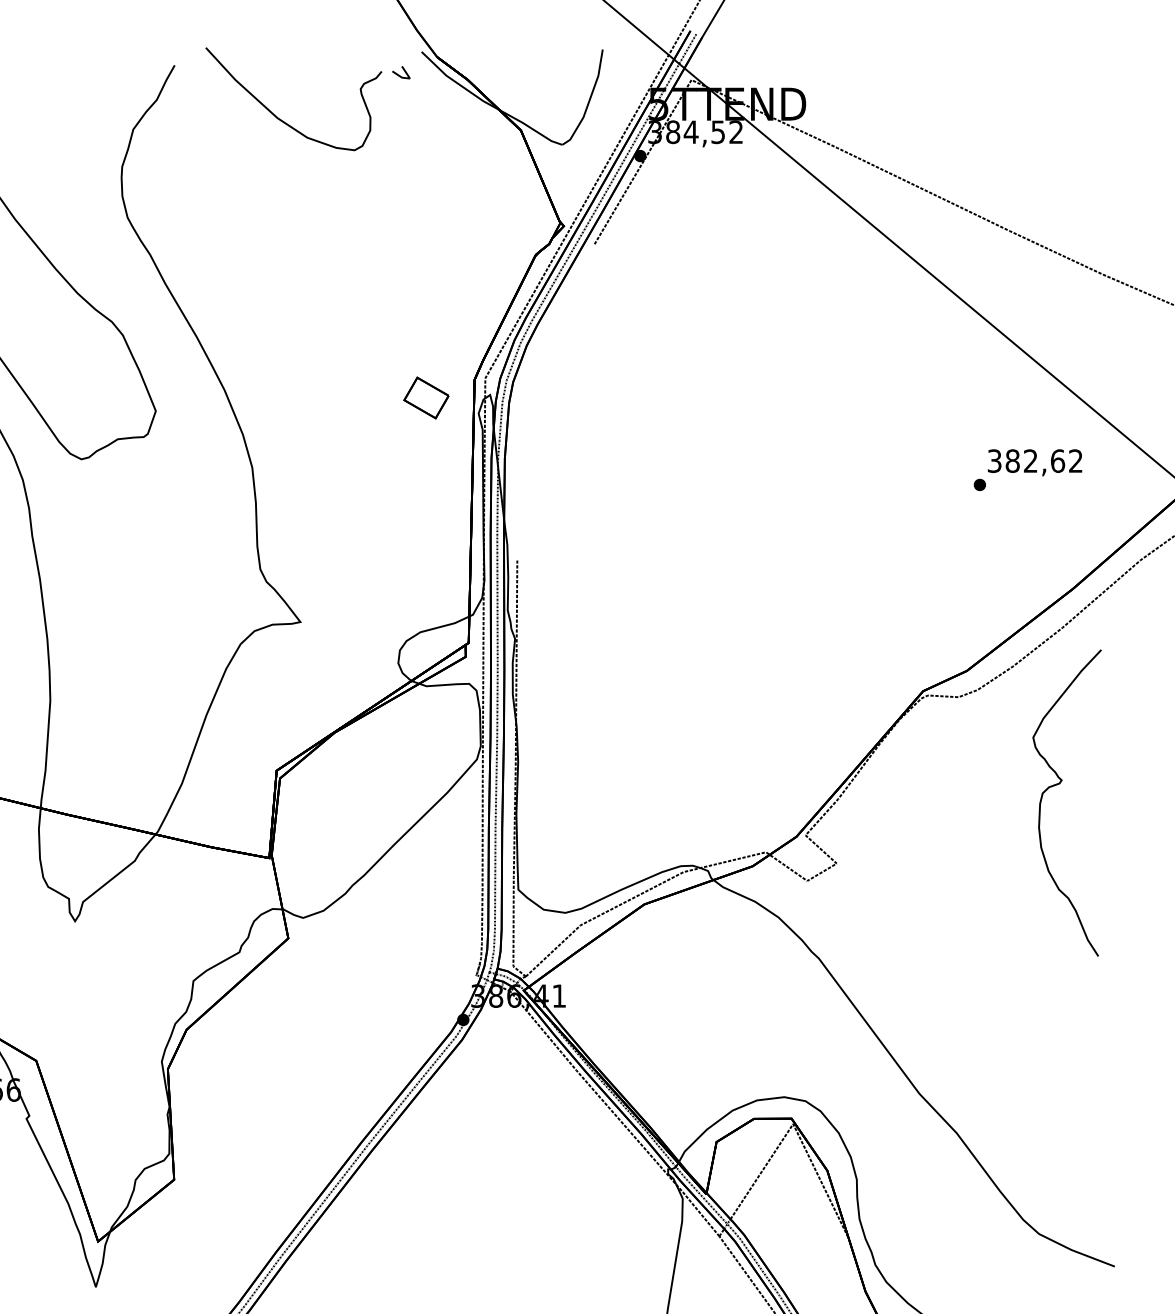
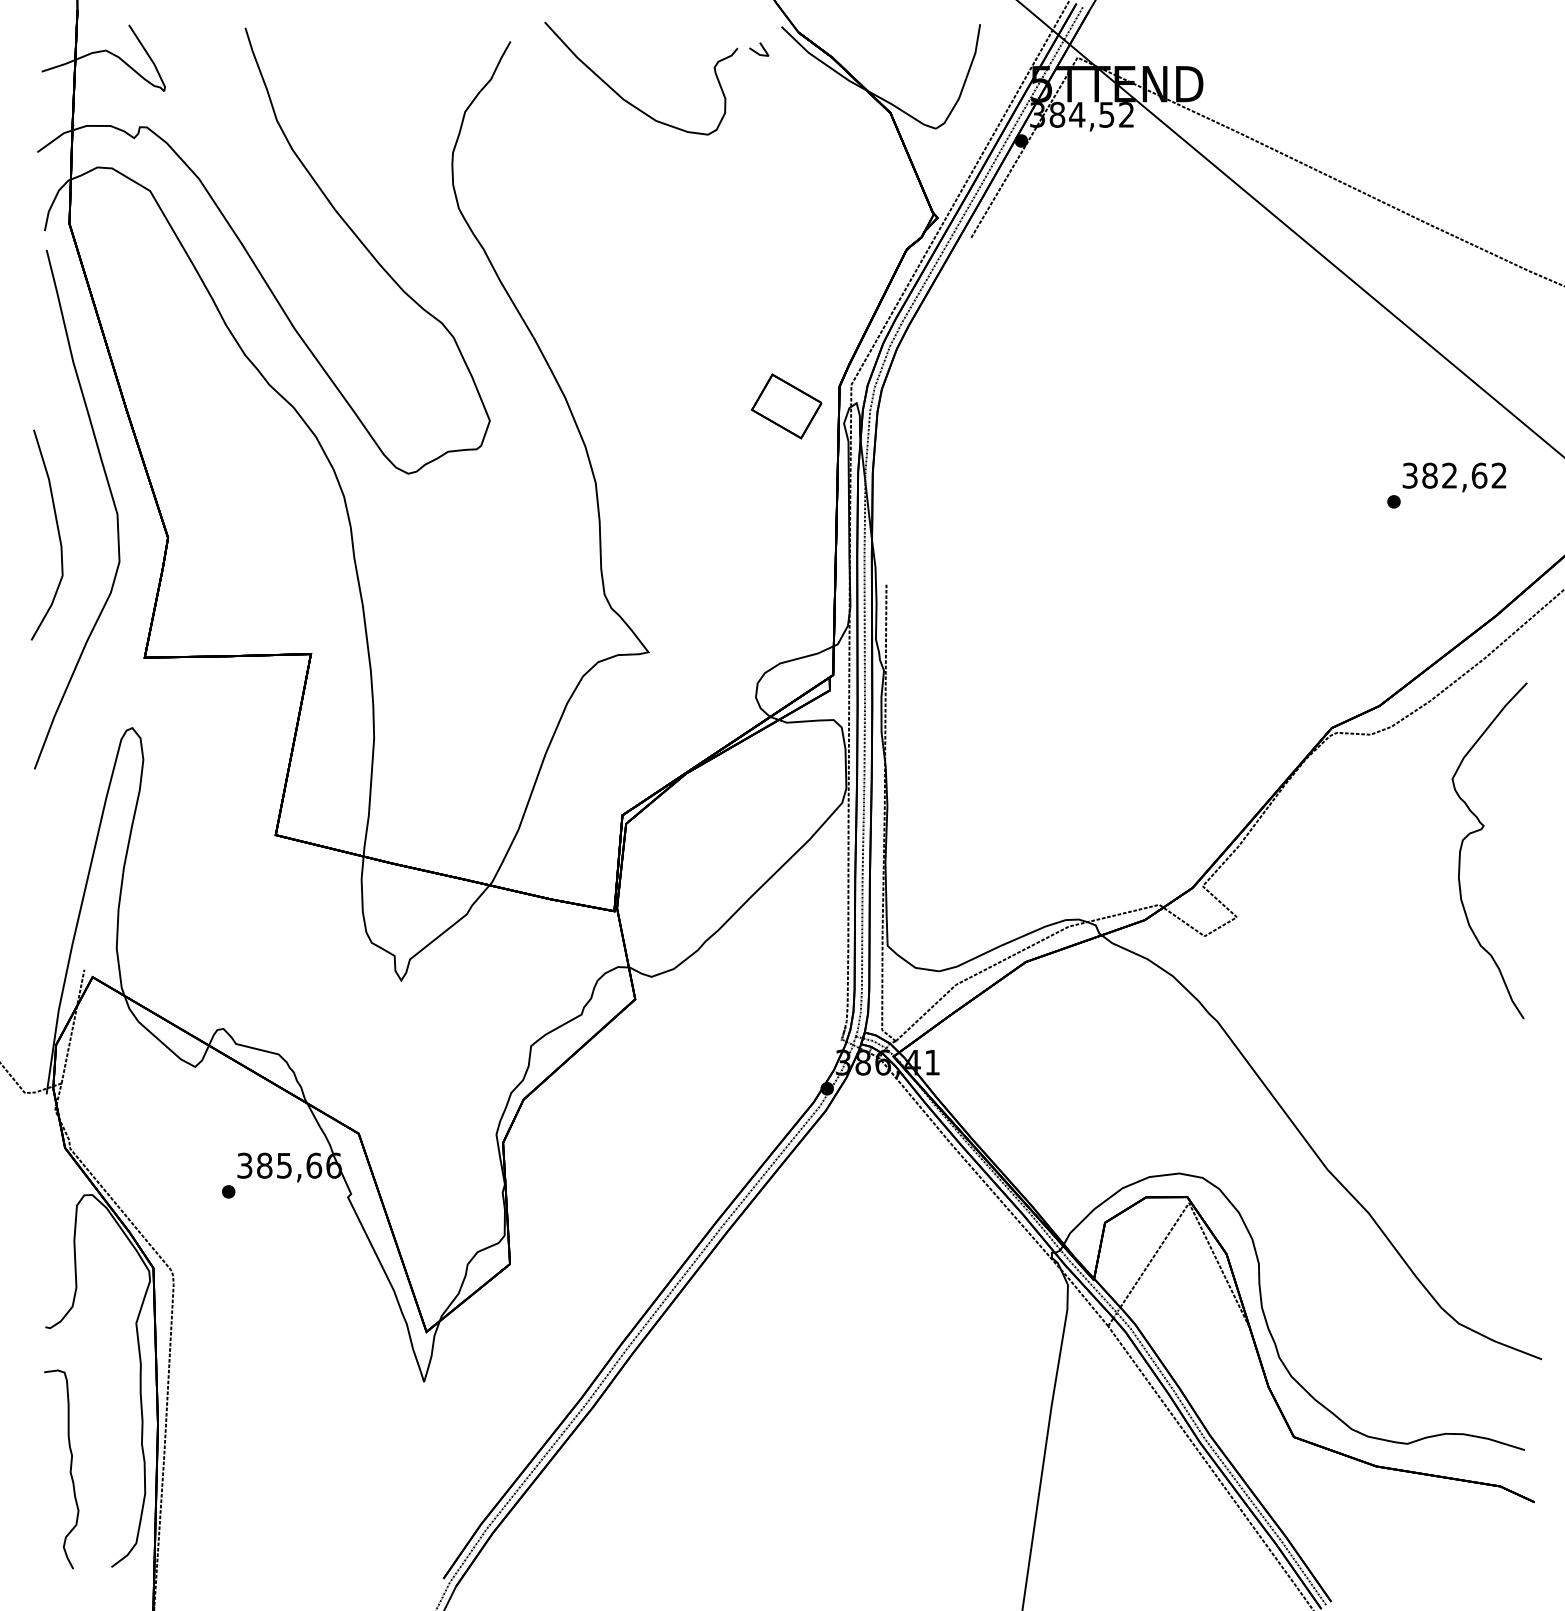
part: (426, 398) -> (786, 406), size x1.43

